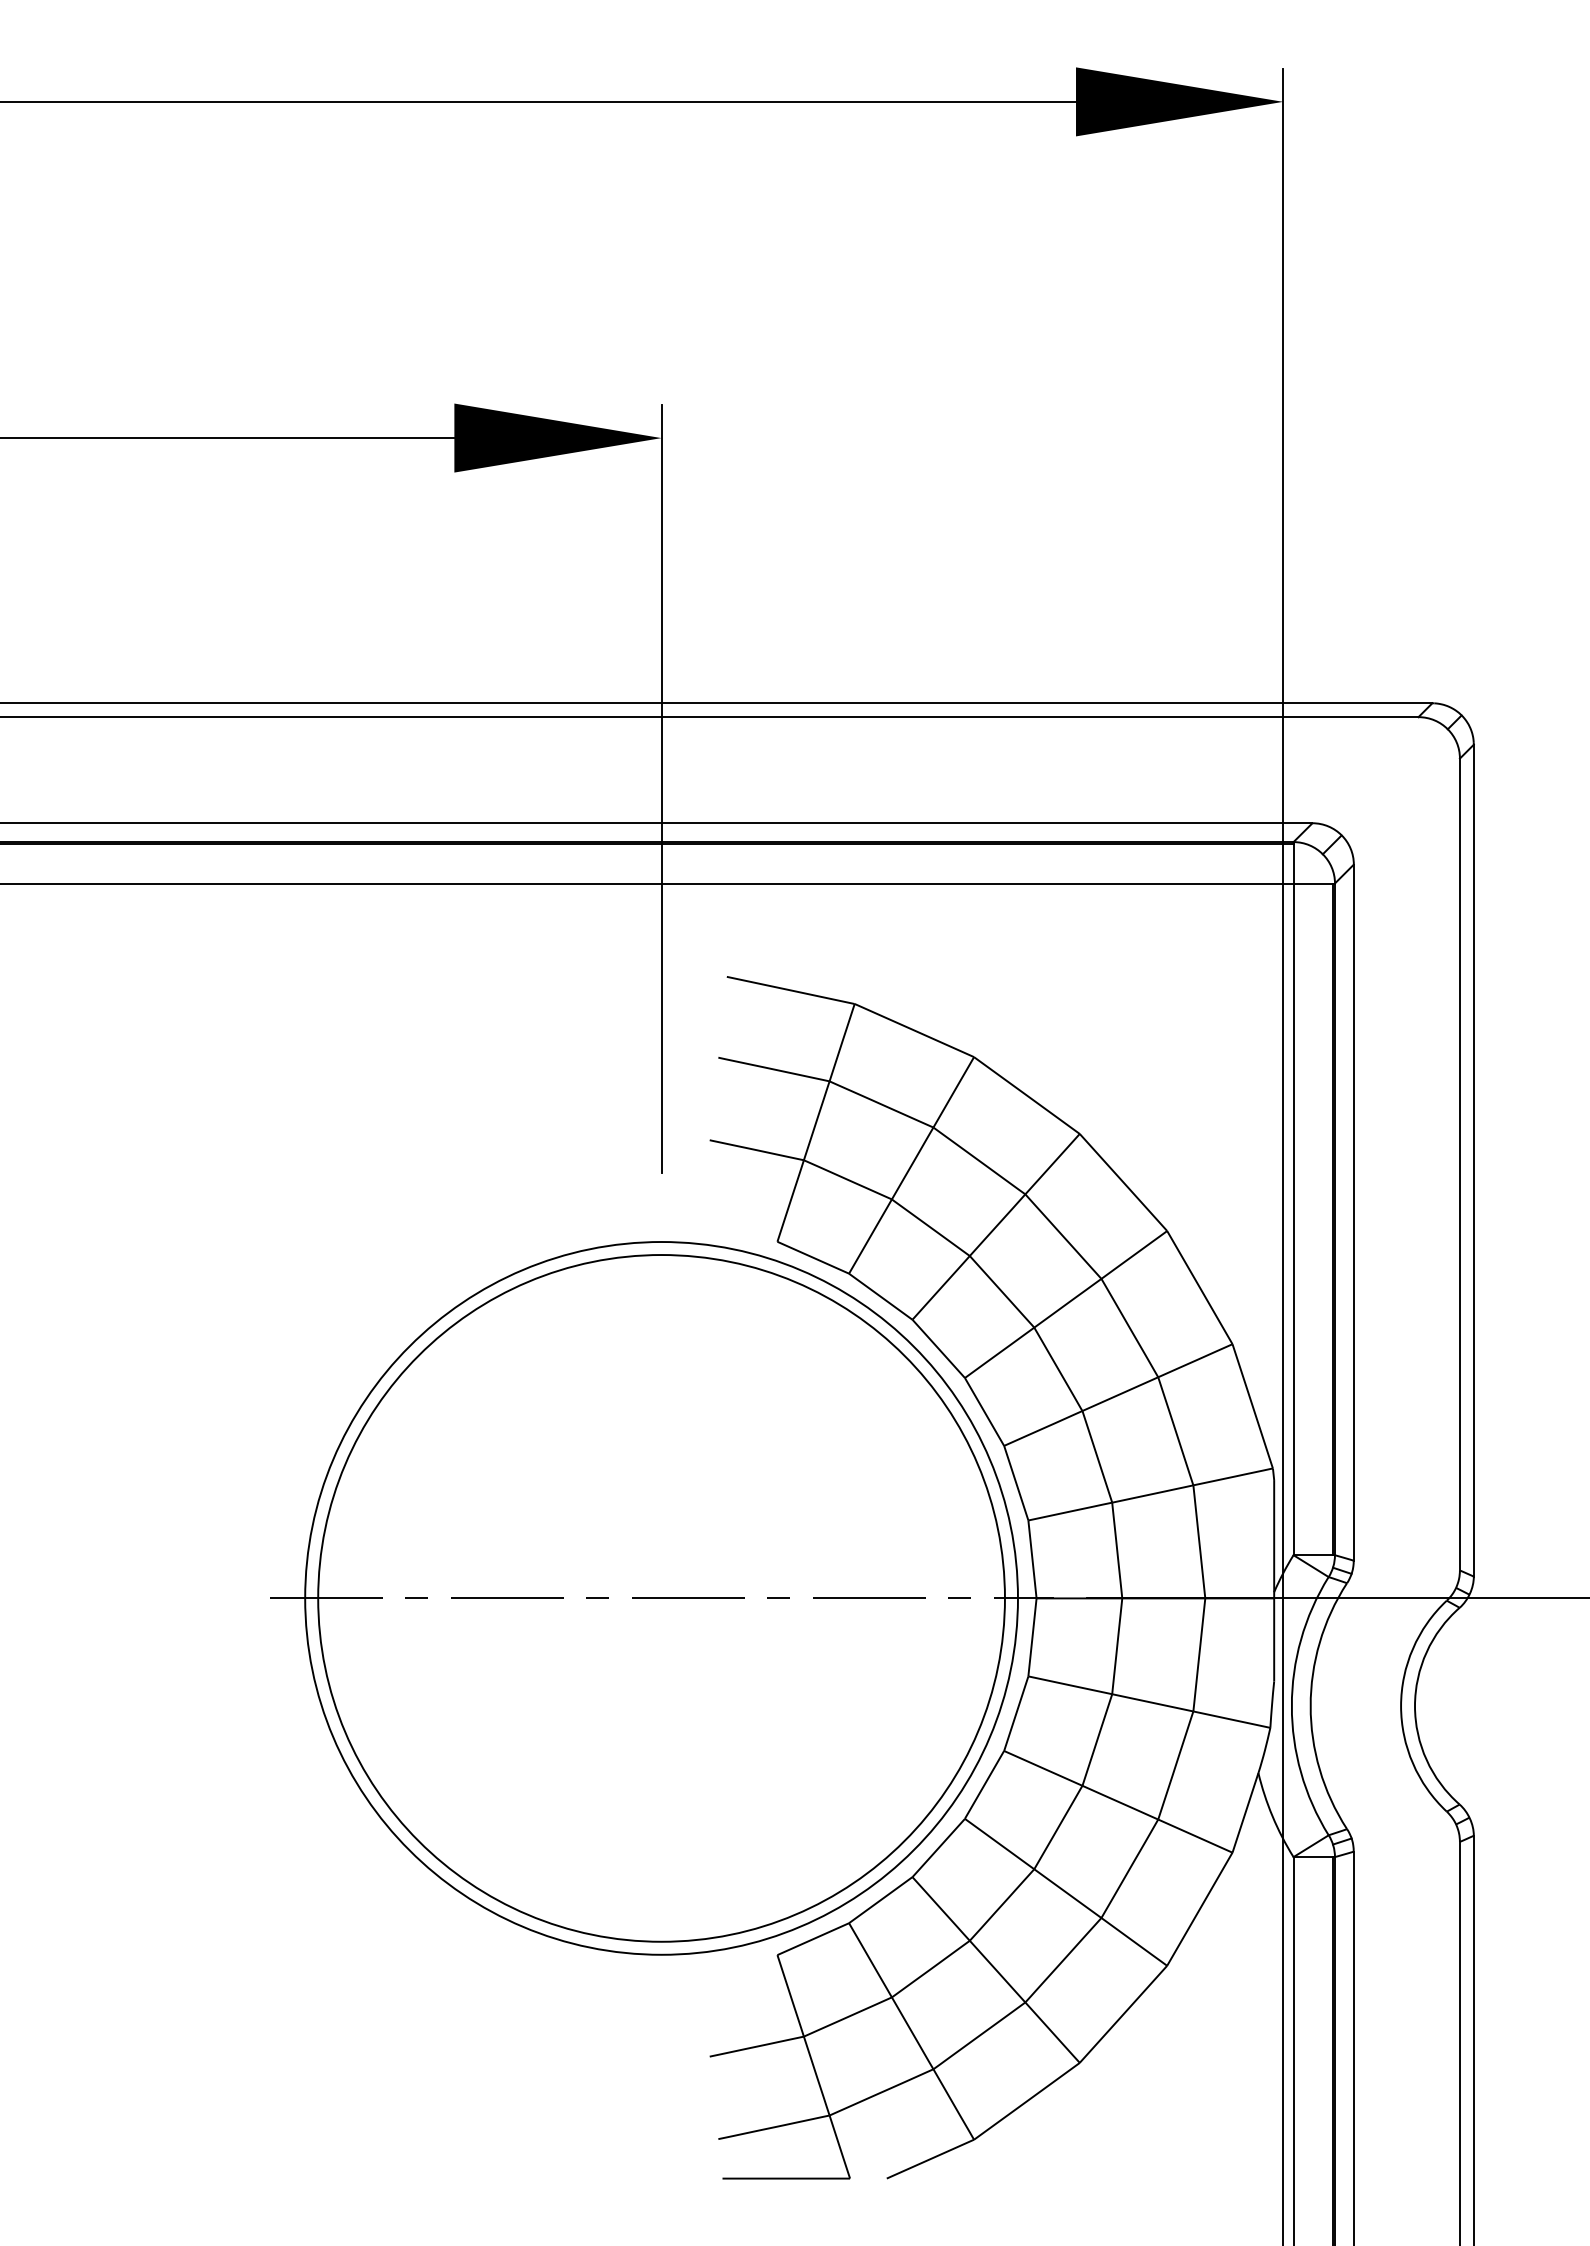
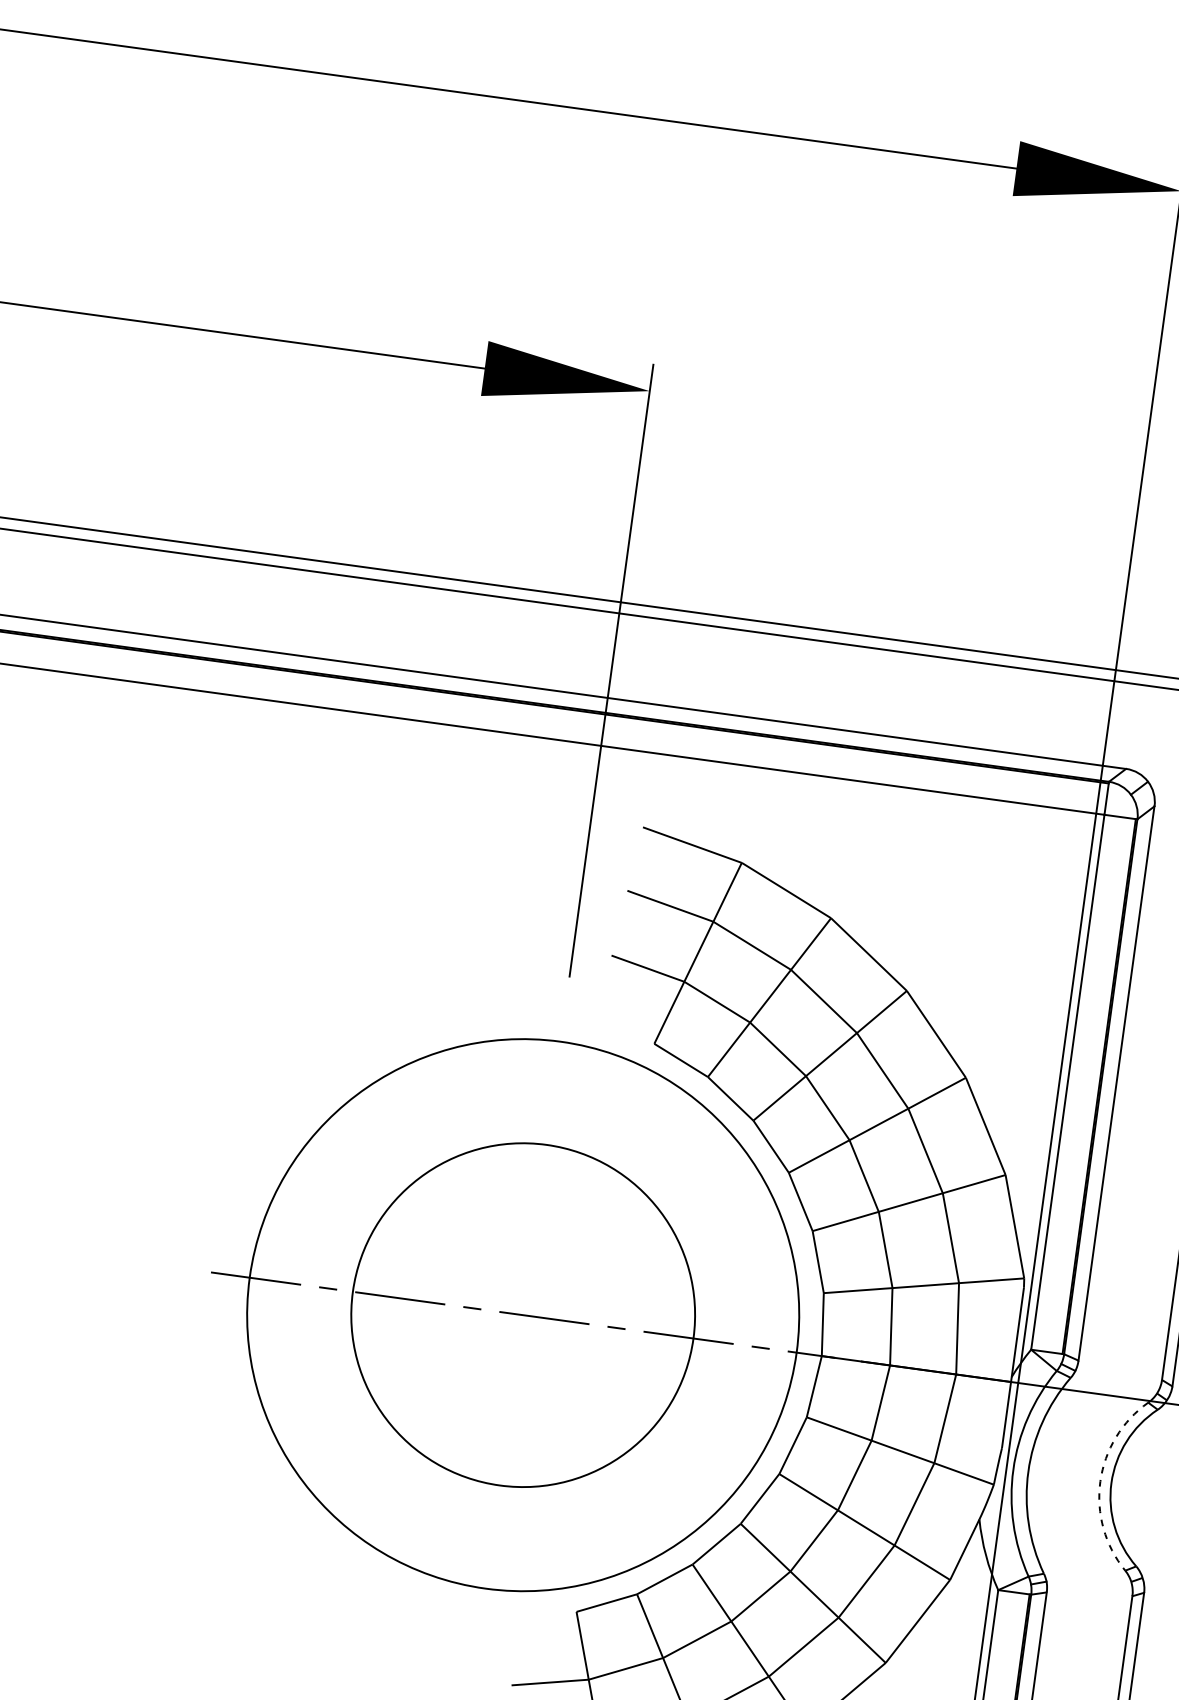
circle: (661, 1598) -> (523, 1315), size x0.6
arc: (1401, 1706) -> (1100, 1481), solid -> dashed

